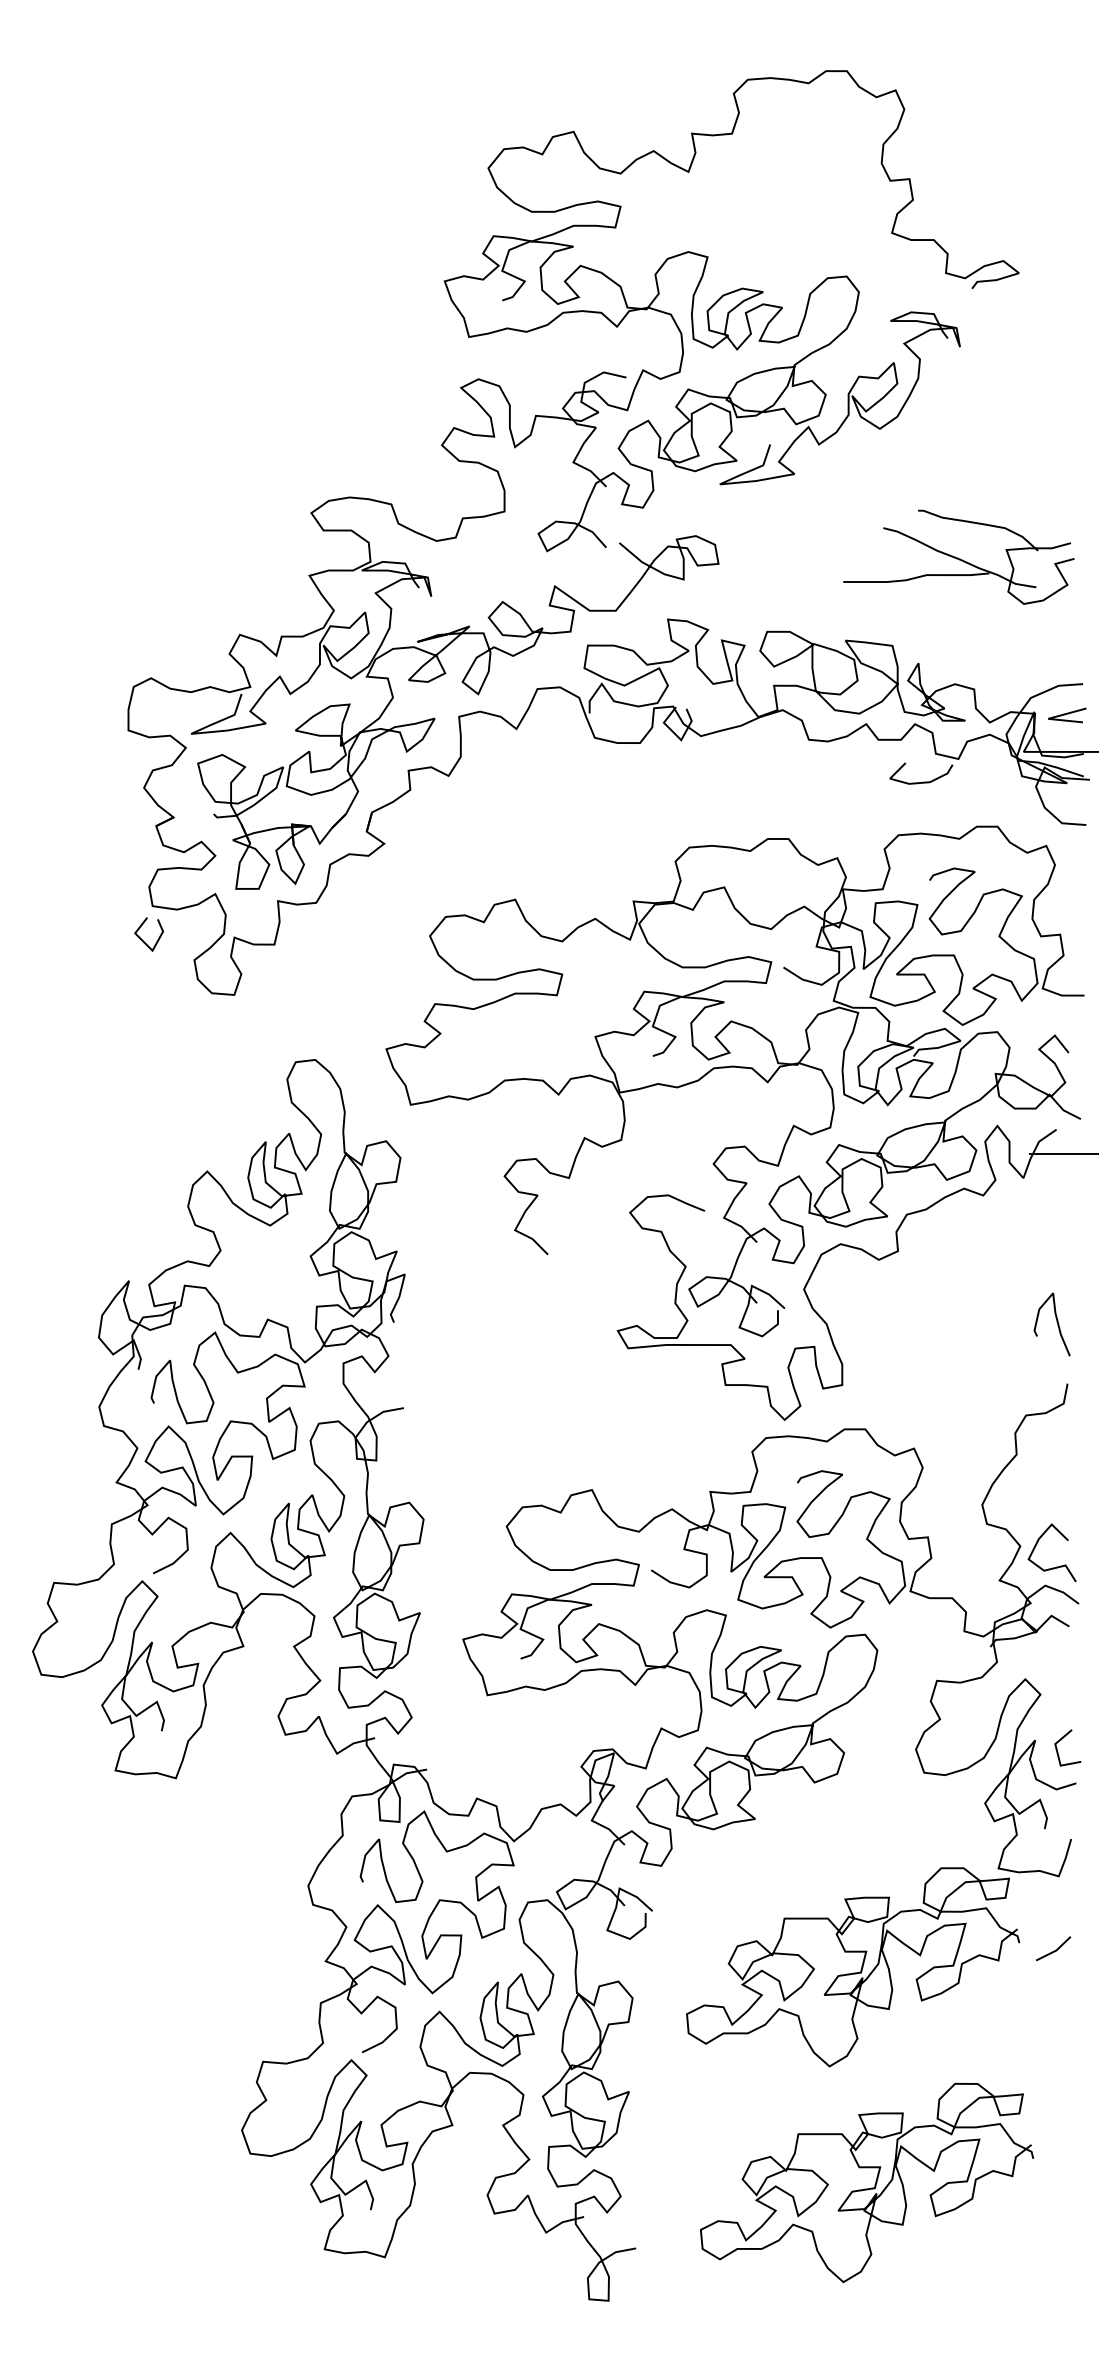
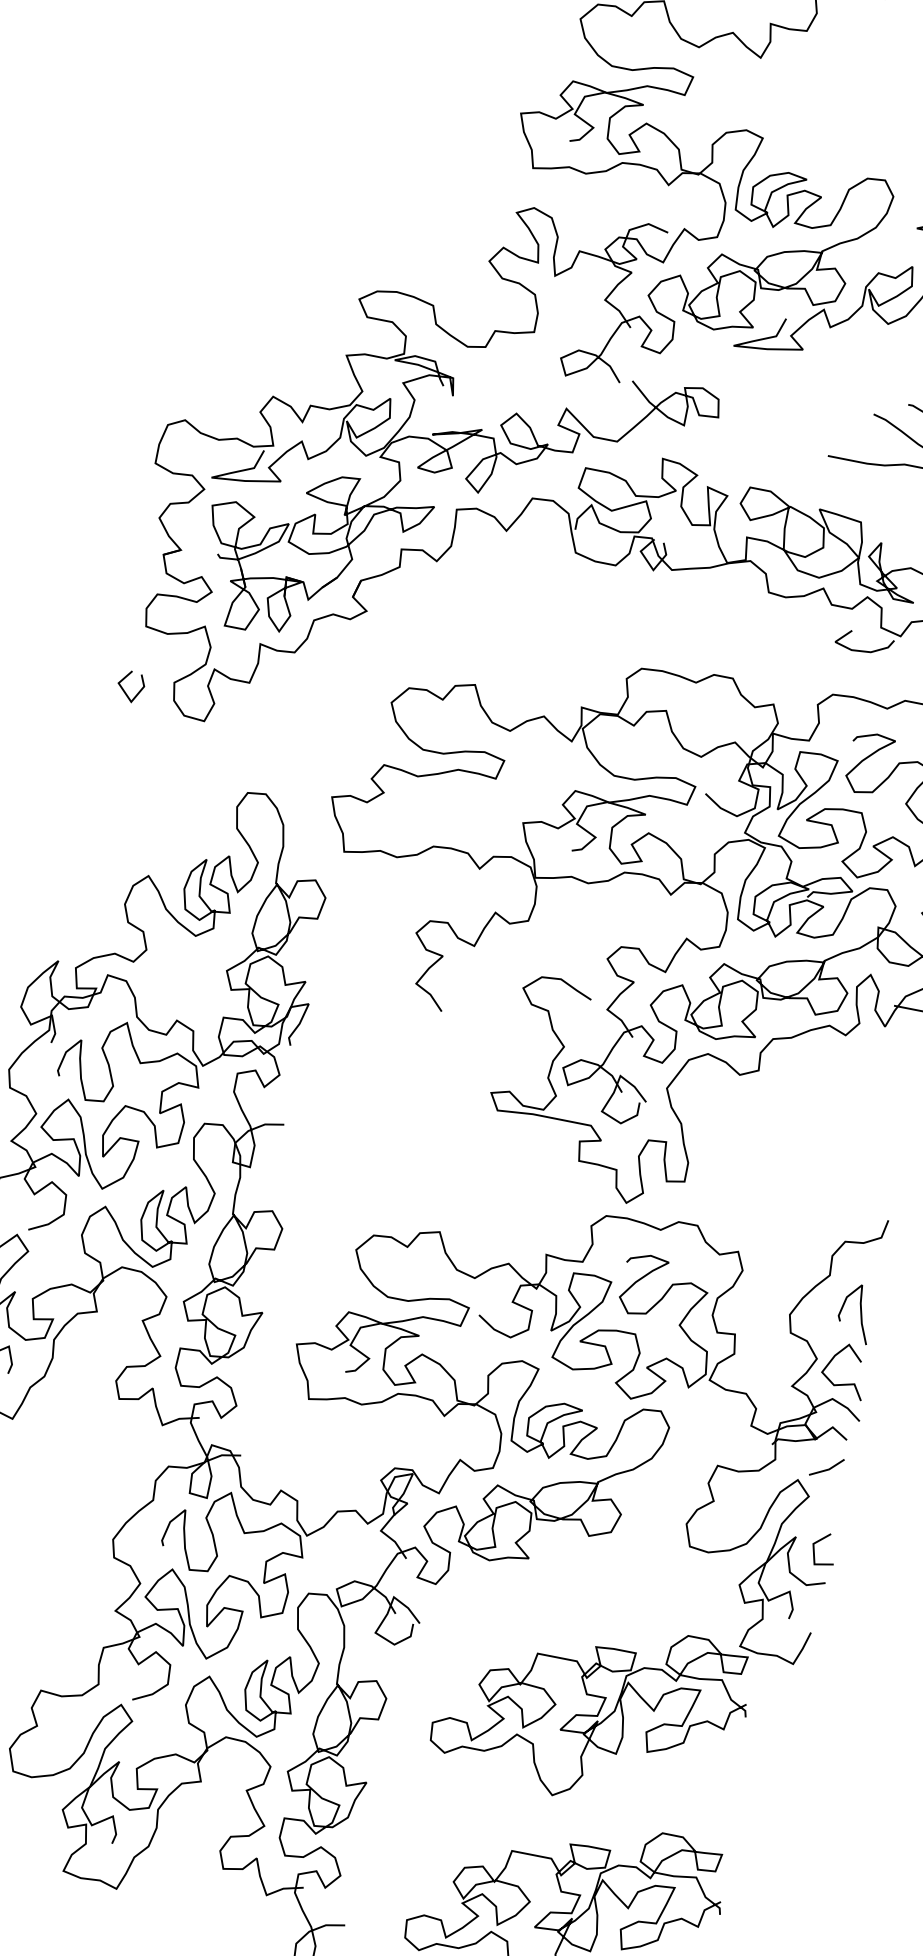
line: (142, 939) -> (124, 690), moved
curve: (1056, 1322) -> (860, 1312), moved
line: (1053, 1950) -> (826, 1468), moved

